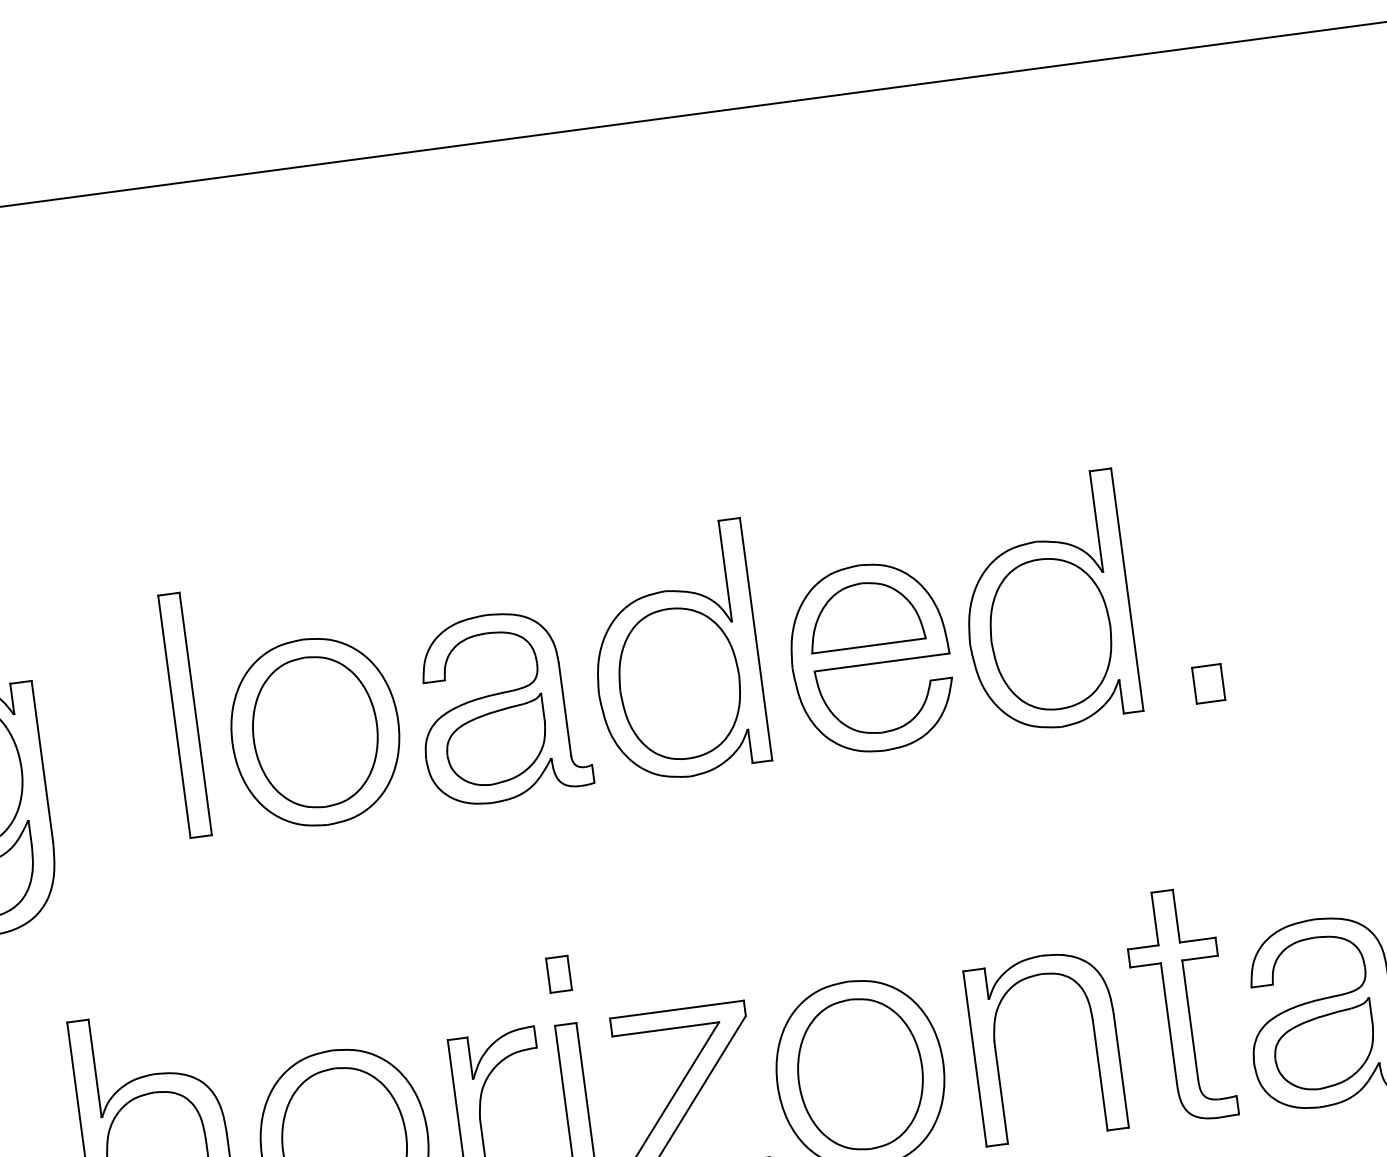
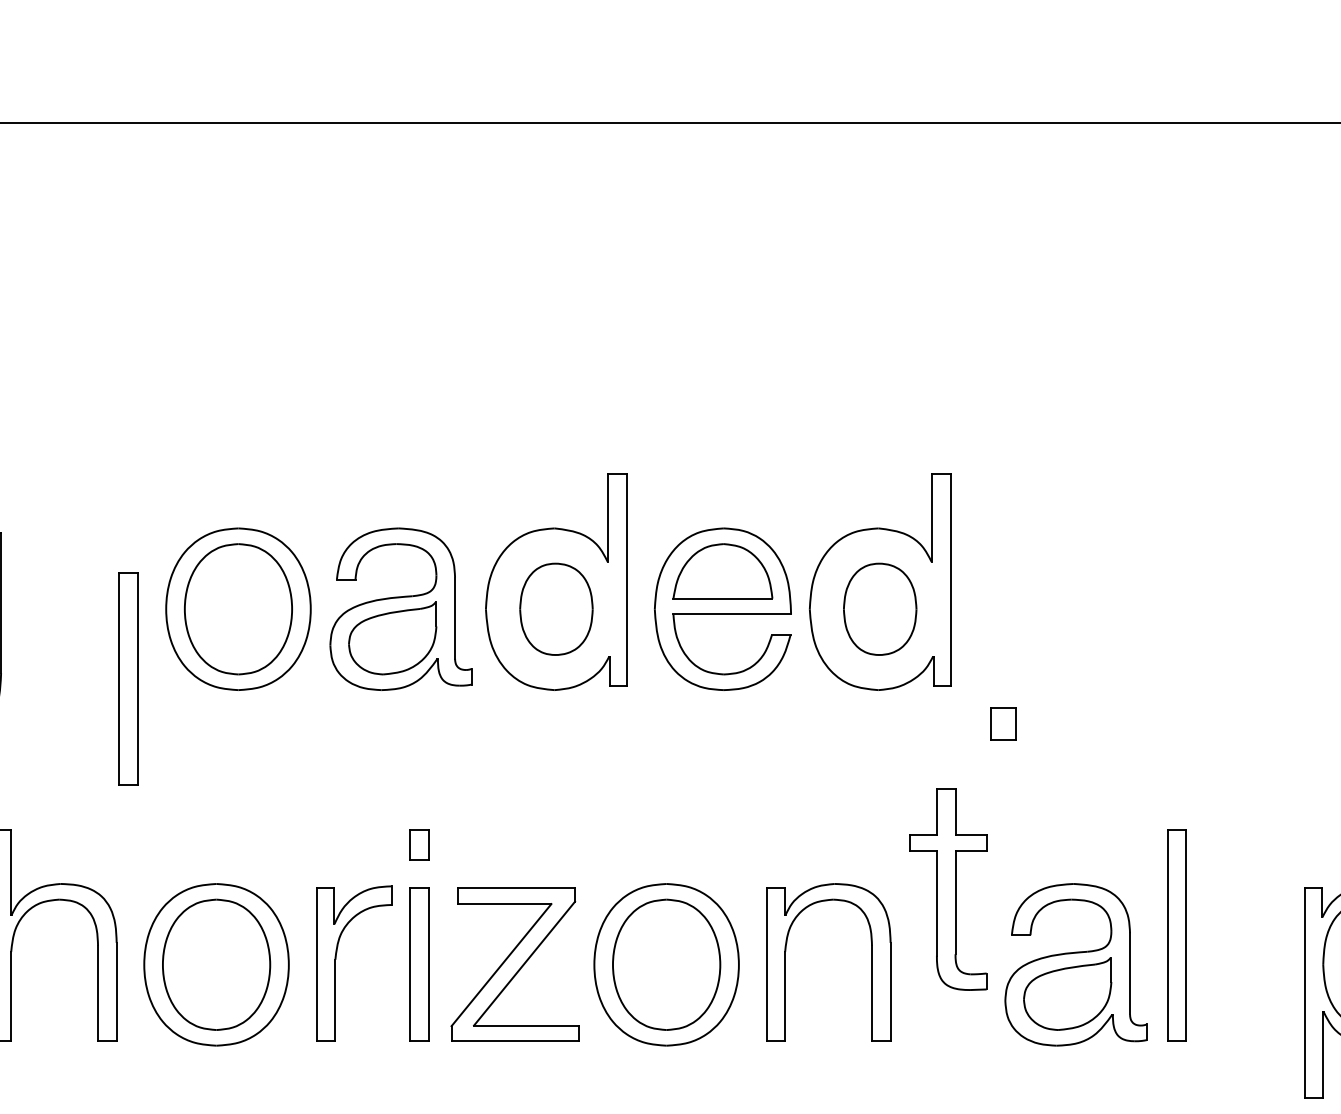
part: (1050, 634) -> (879, 609), size x0.7
part: (679, 683) -> (556, 609), size x0.7
part: (1208, 683) -> (1003, 723), moved
part: (184, 714) -> (128, 678), moved
part: (1180, 1005) -> (948, 889), moved

